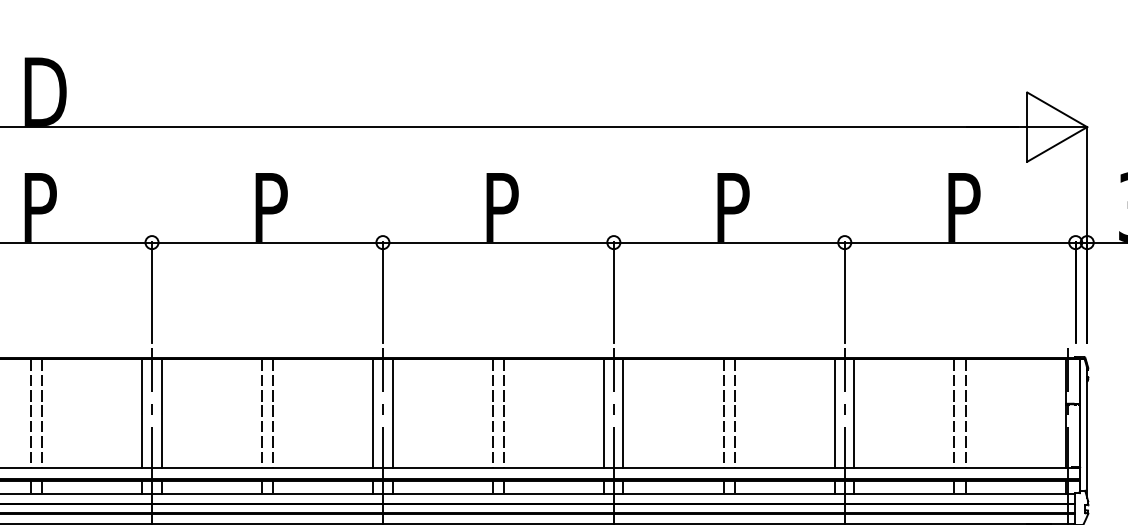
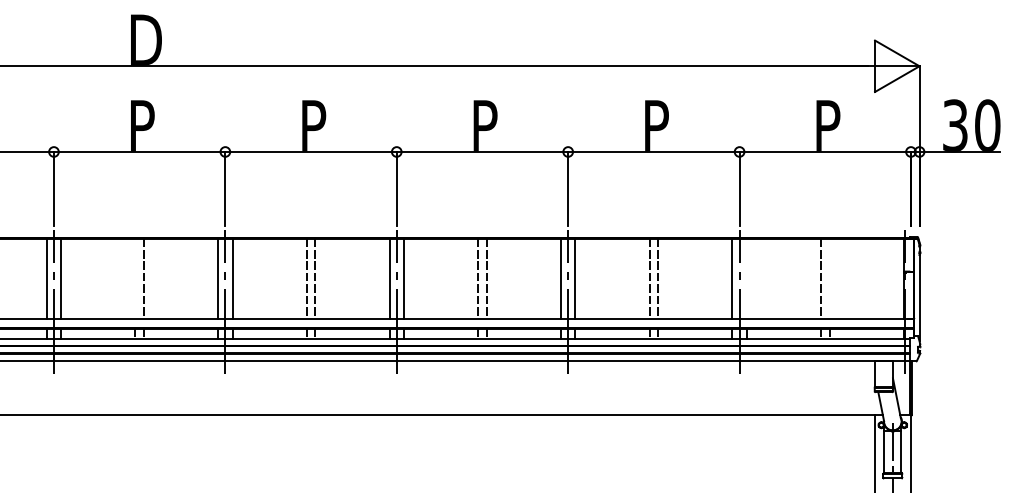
line: (30, 413) -> (135, 278), removed
line: (854, 413) -> (746, 278), removed
line: (965, 413) -> (829, 278), removed

